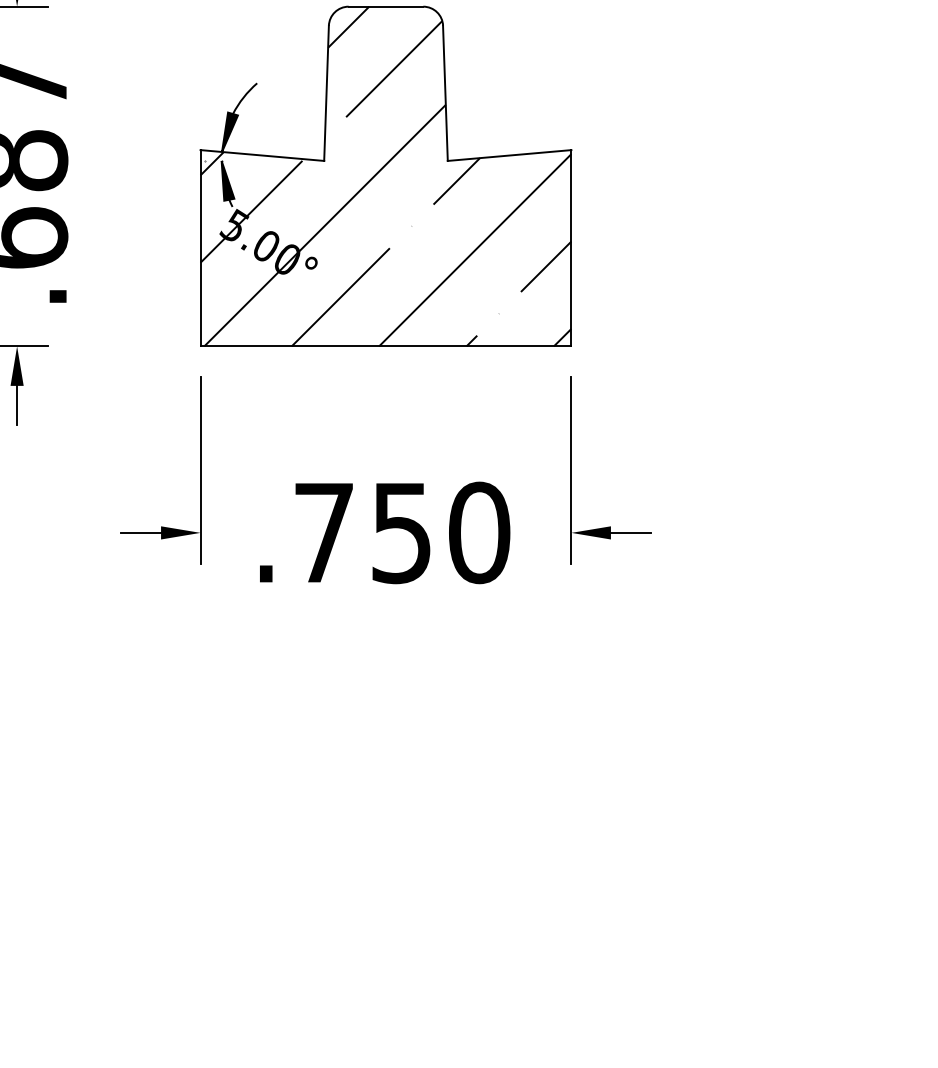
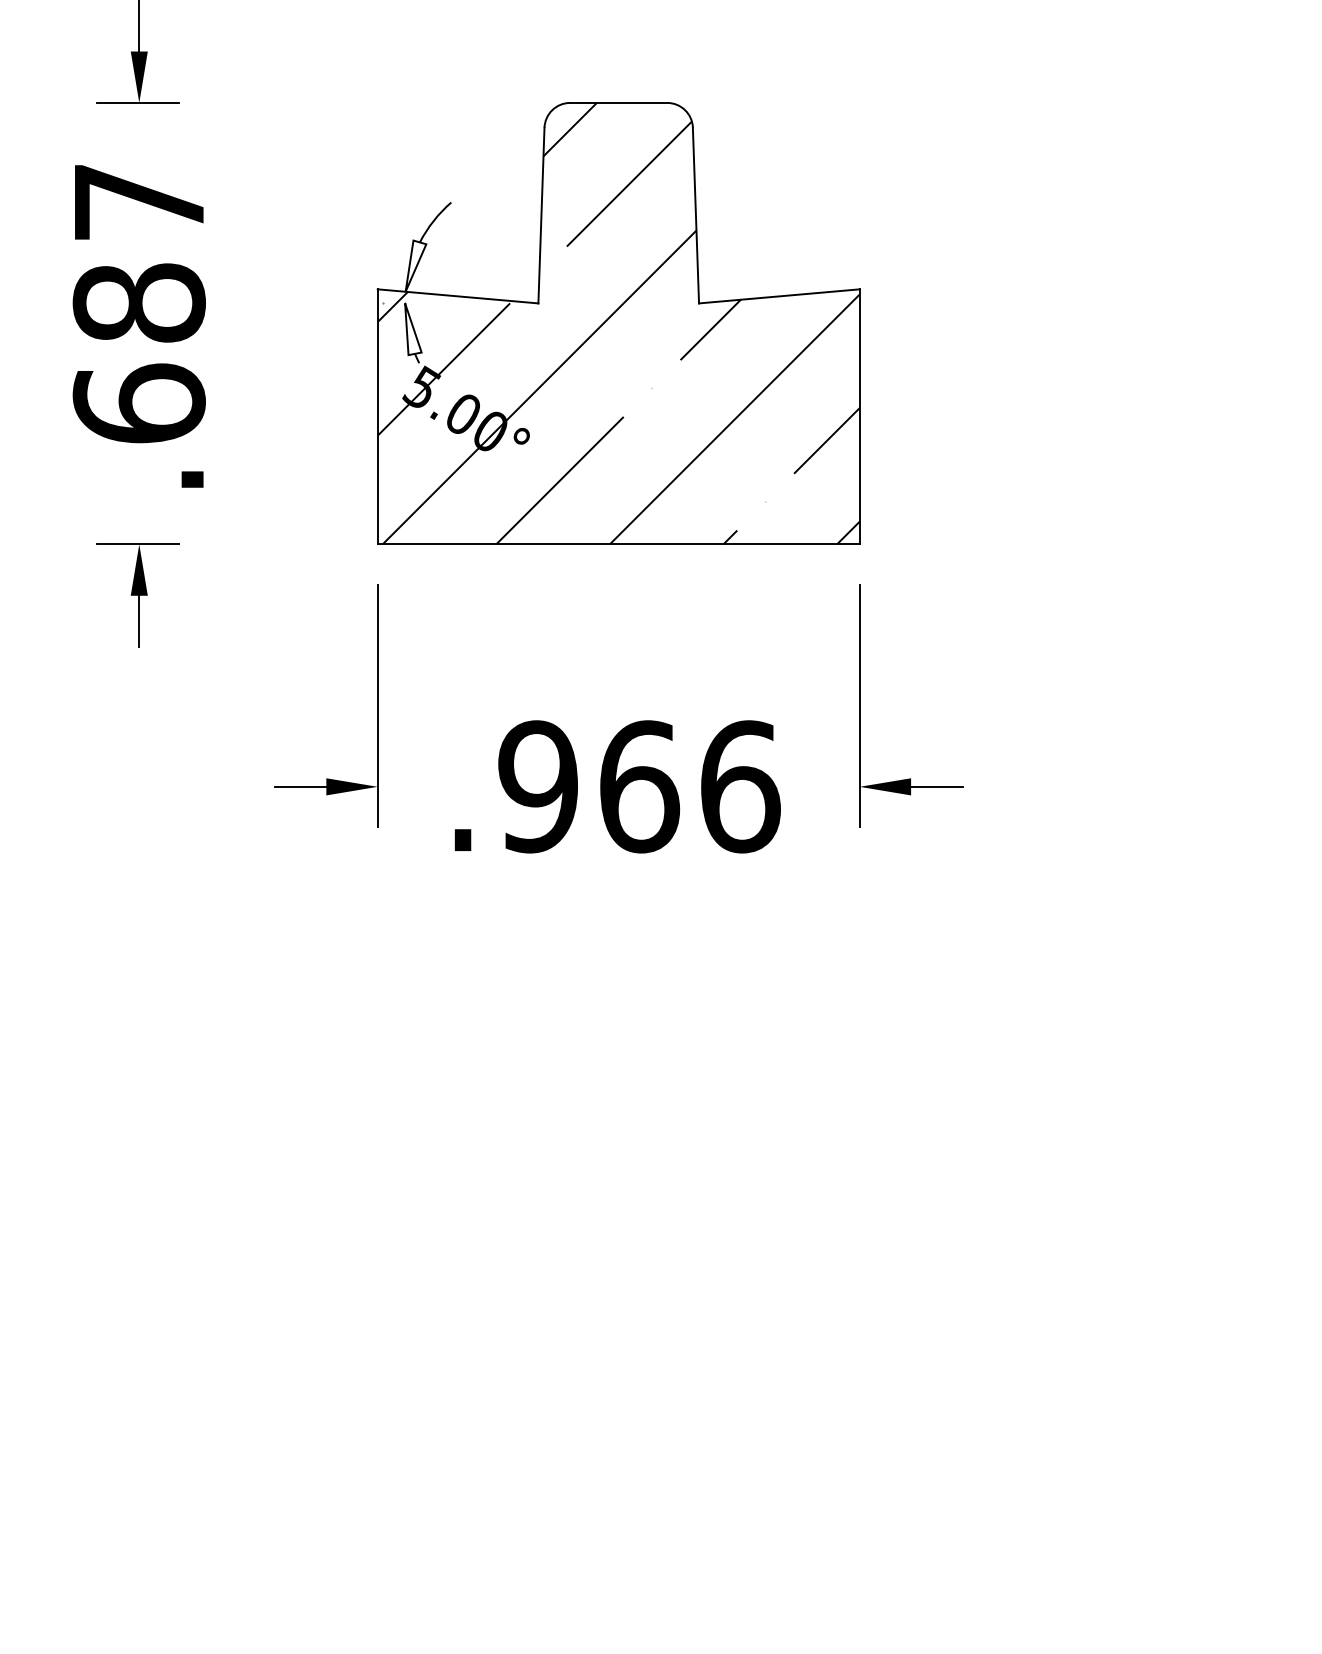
fill: (229, 131) -> (415, 265), removed
fill: (228, 181) -> (413, 329), removed
text: (401, 532) -> (639, 786), .750 -> .966

